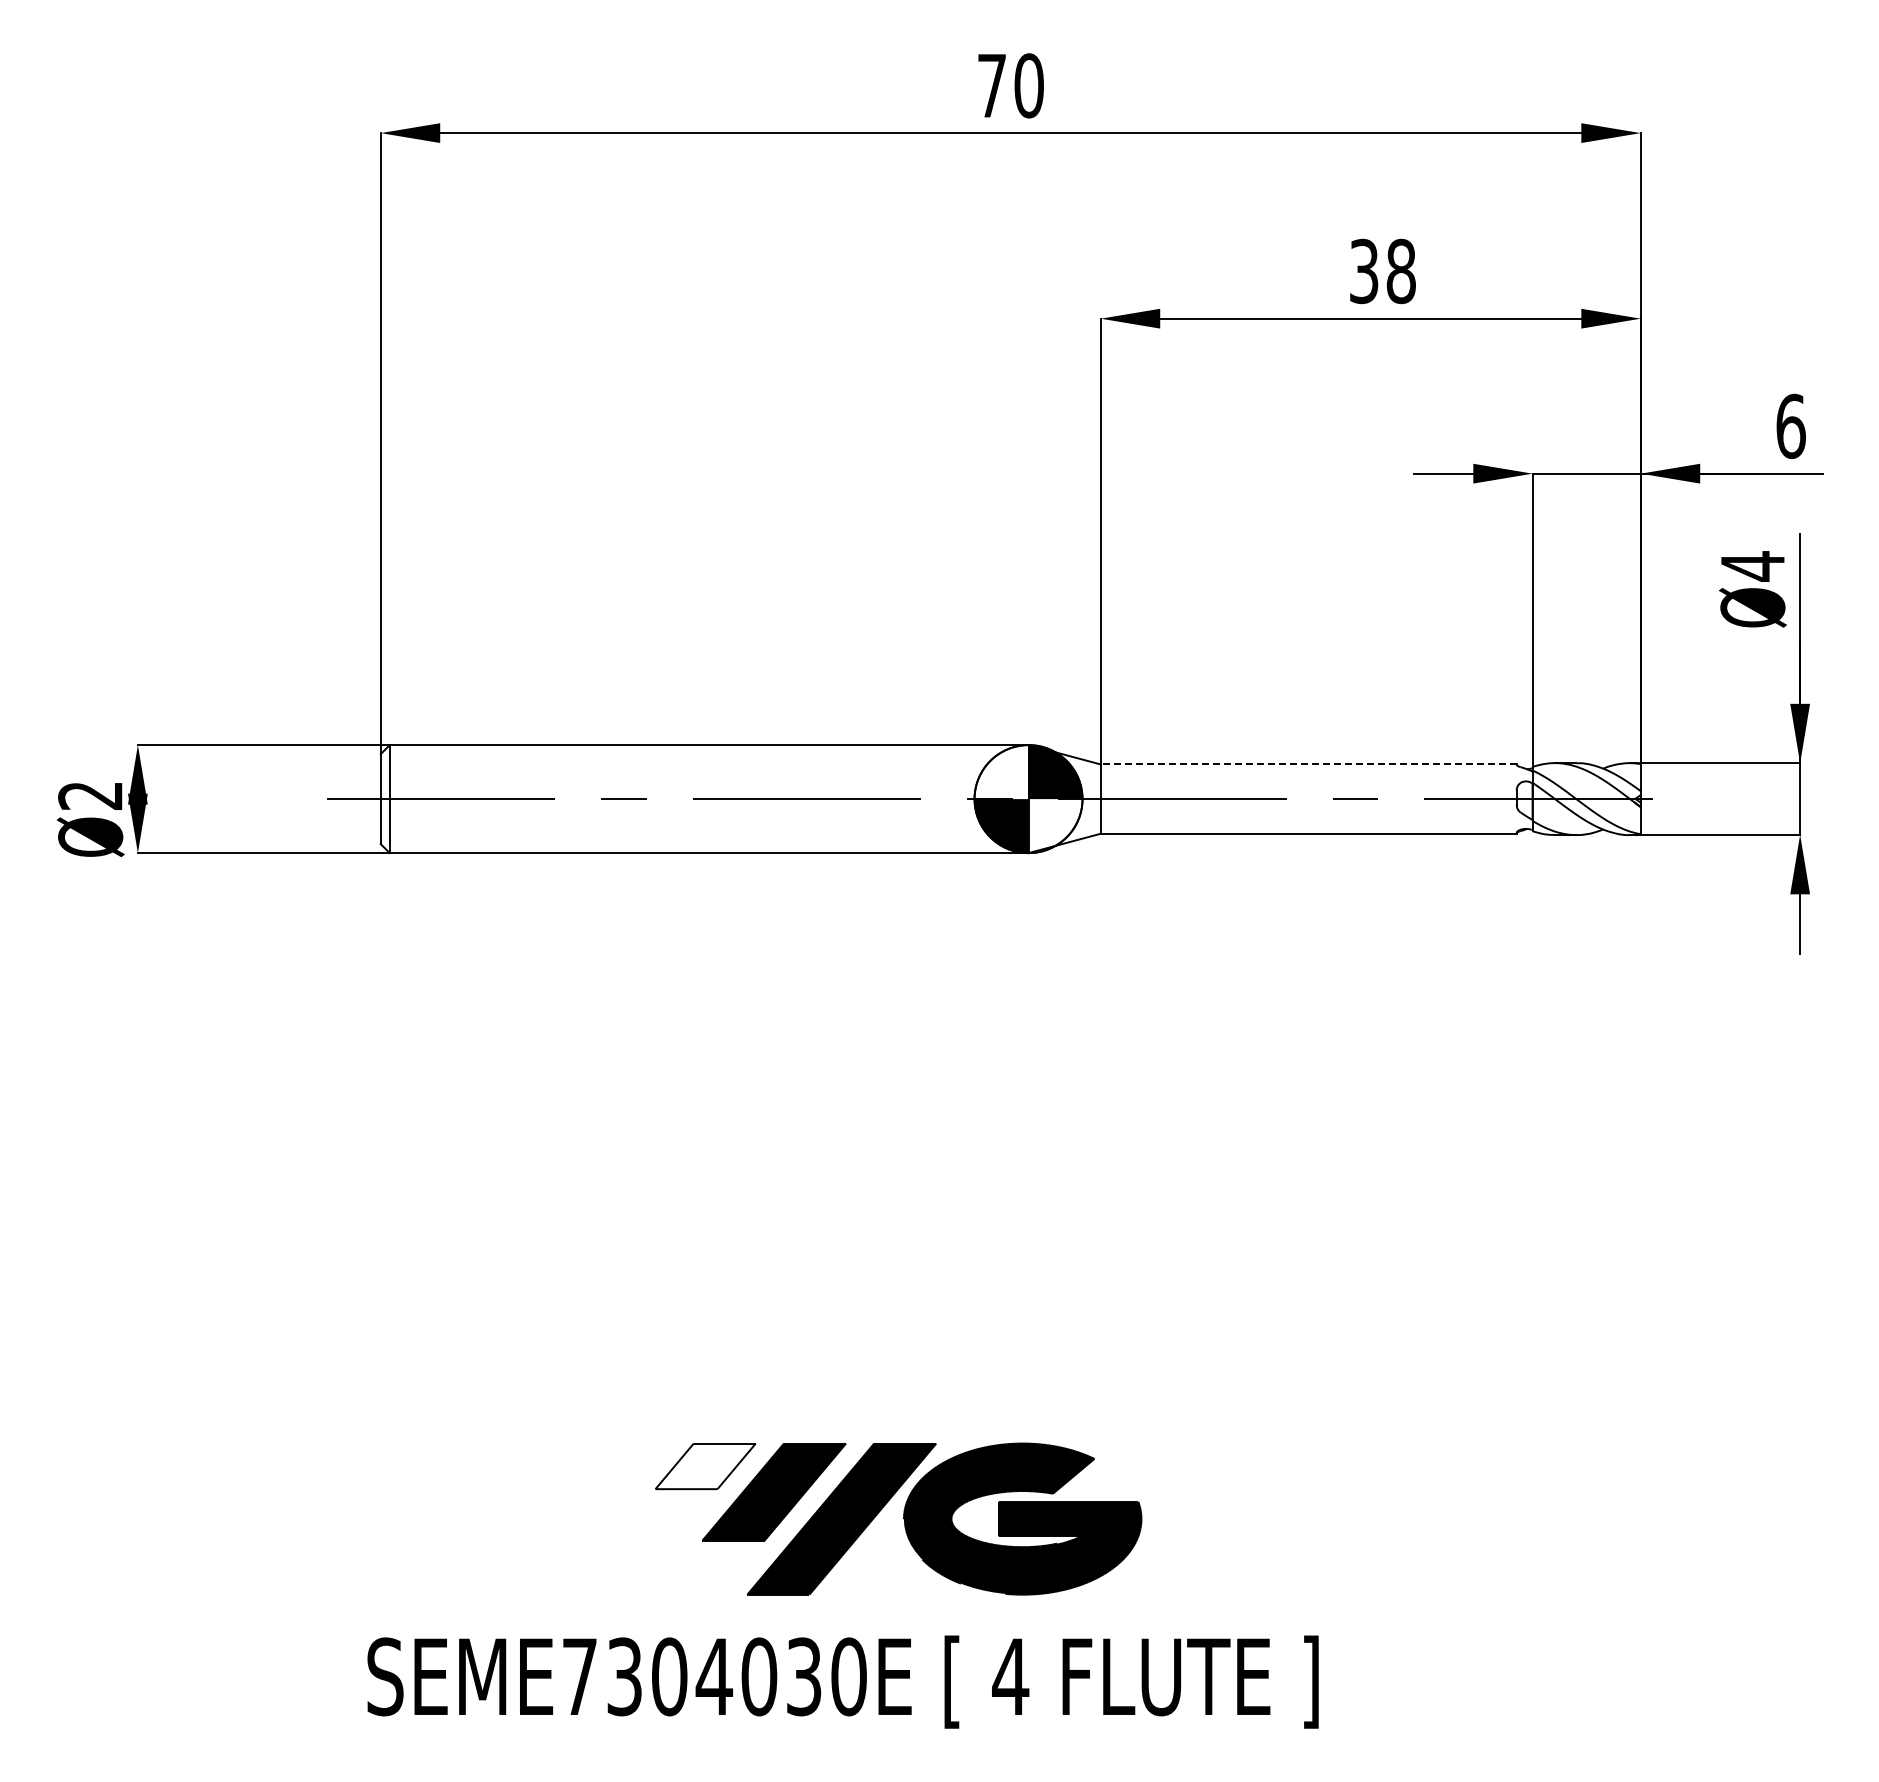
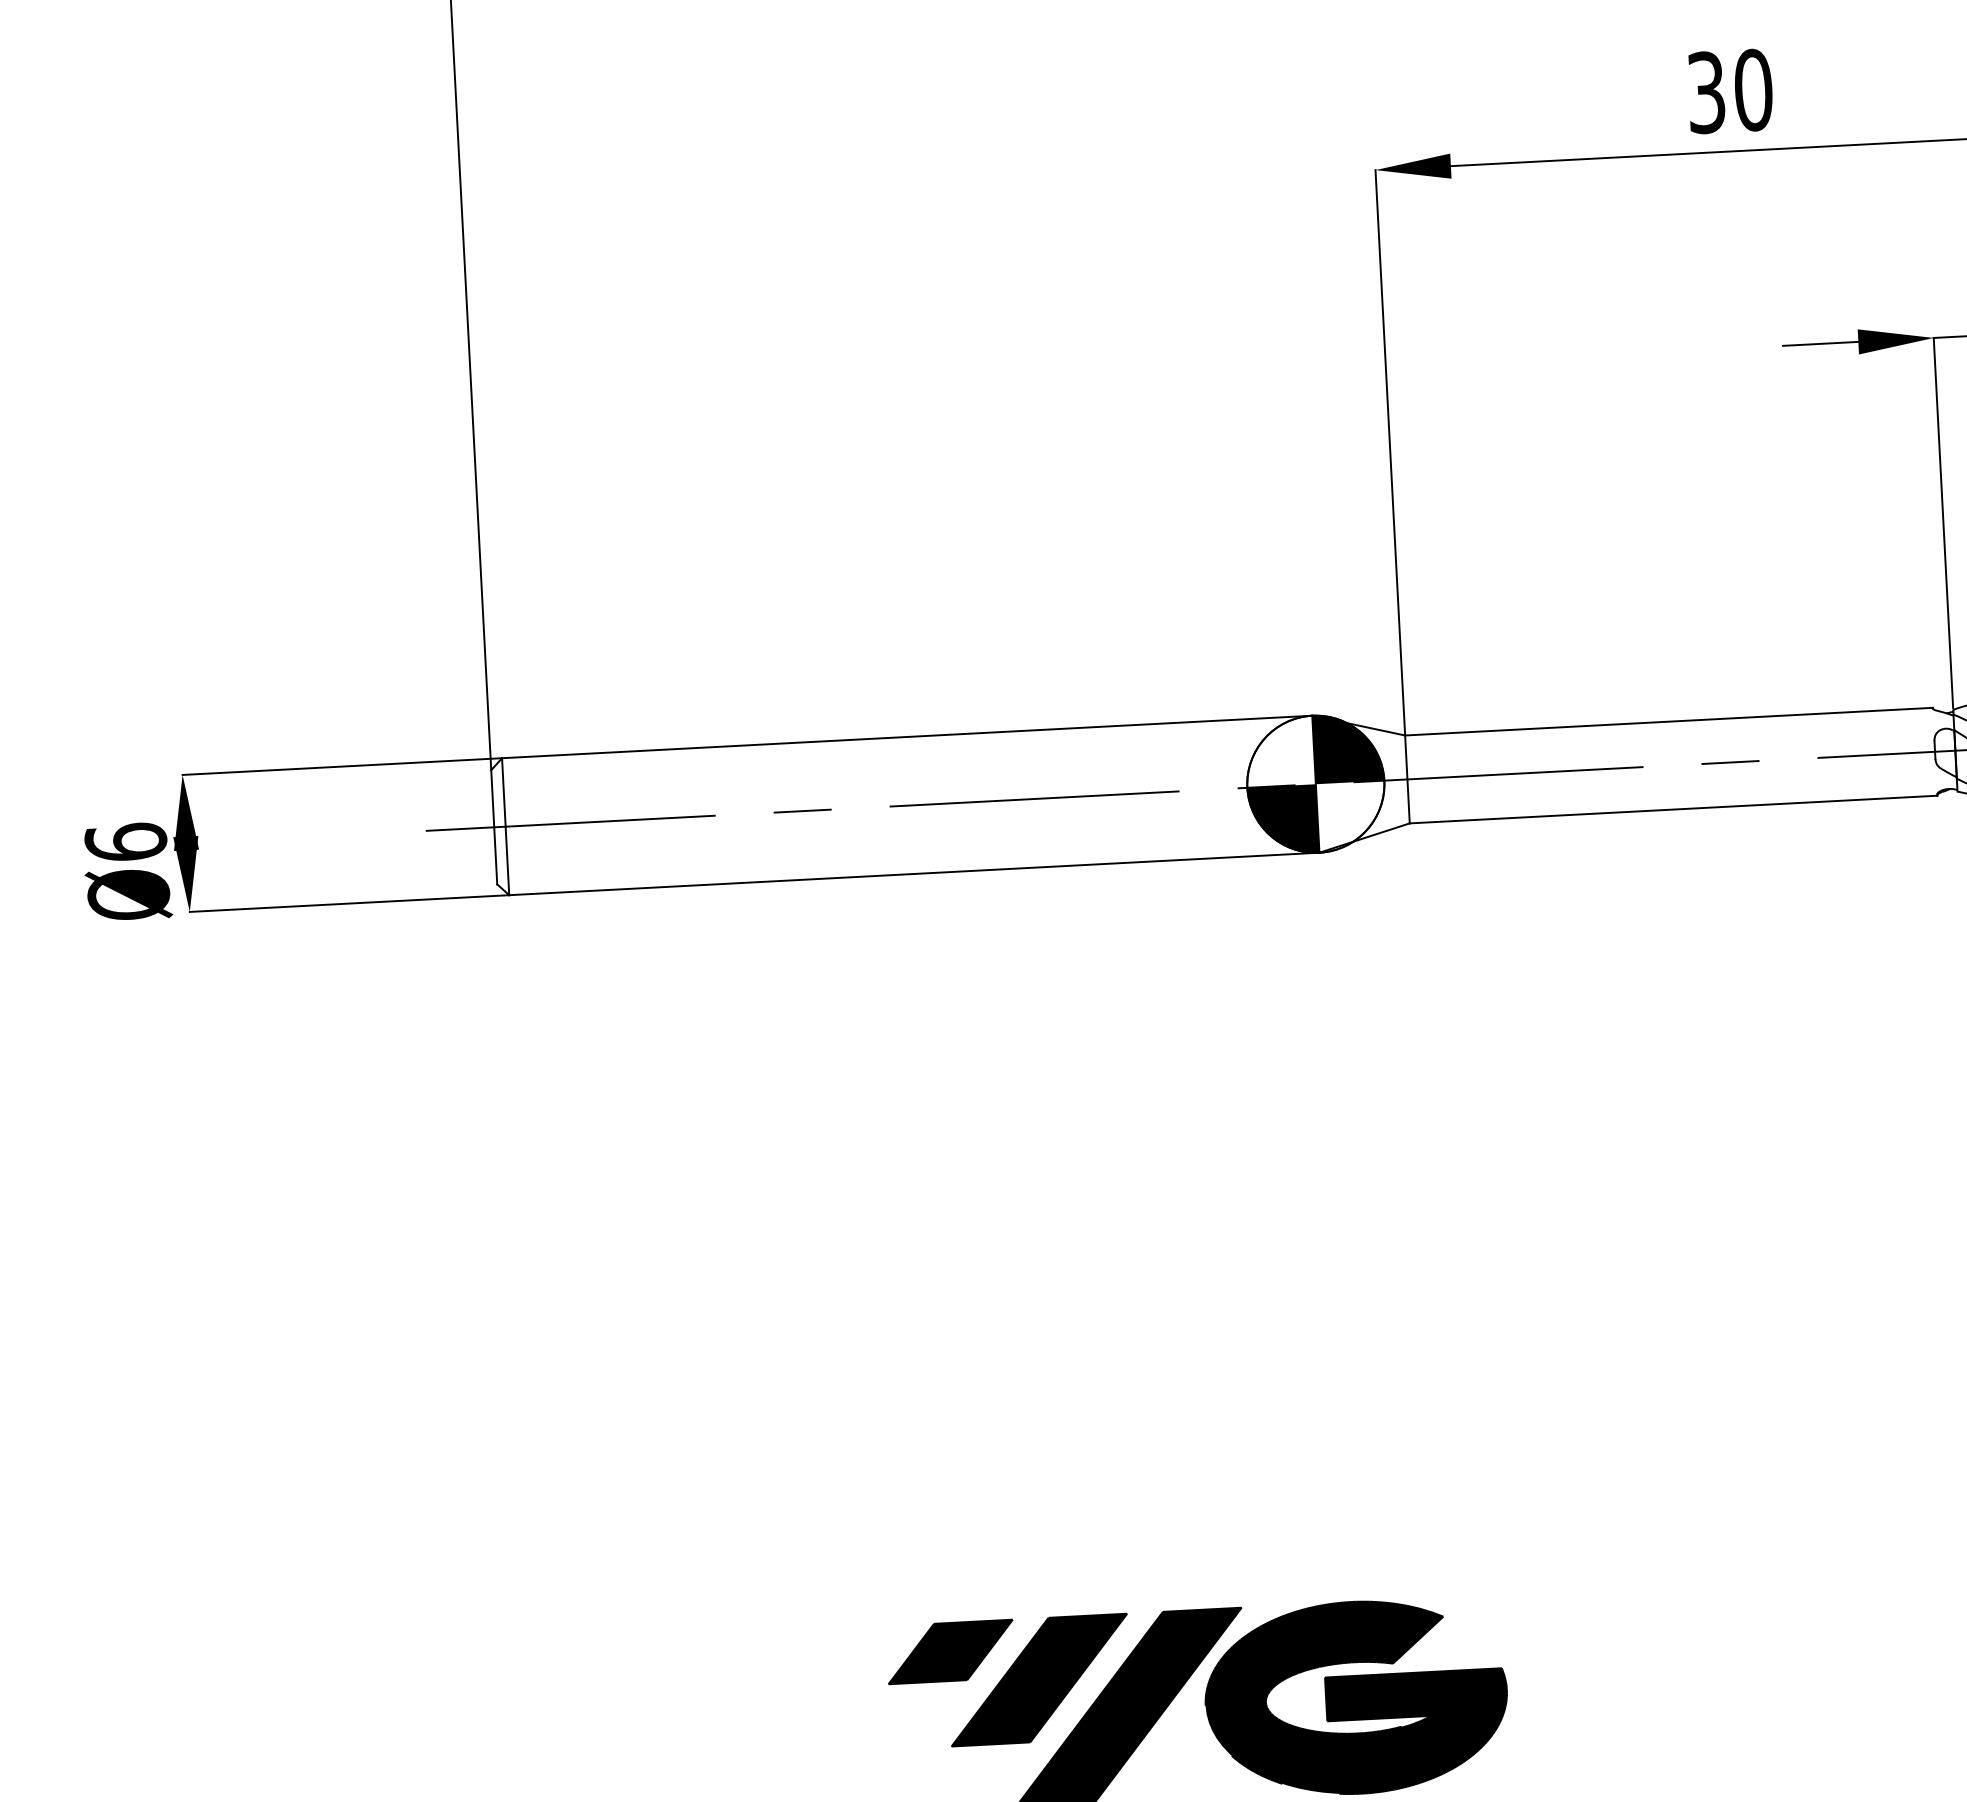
text: (1401, 271) -> (1753, 90), 38 -> 30
line: (1308, 764) -> (1668, 721), dashed -> solid
text: (90, 795) -> (125, 842), Ø2 -> Ø6
fill: (705, 1466) -> (950, 1652), added

